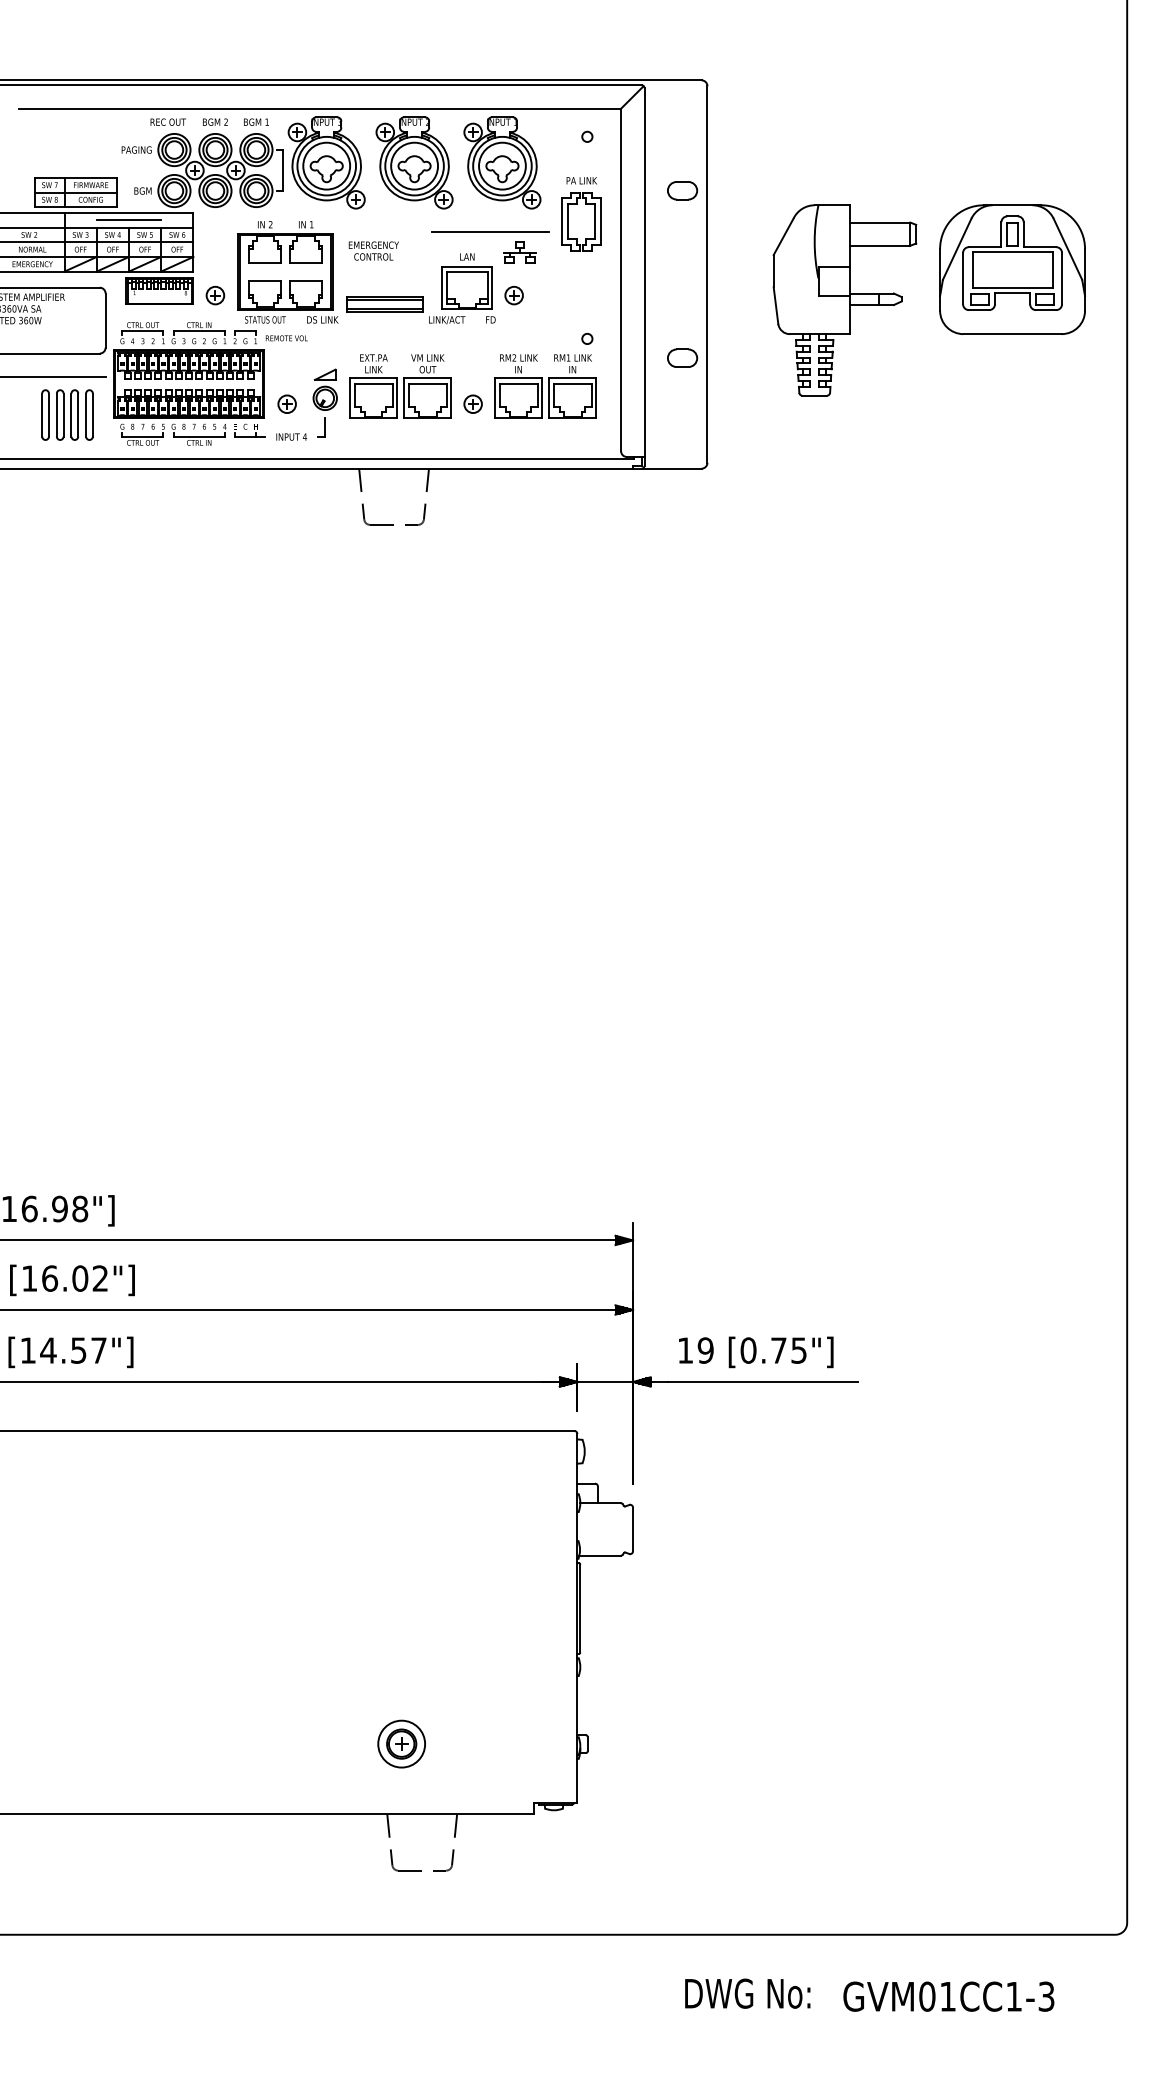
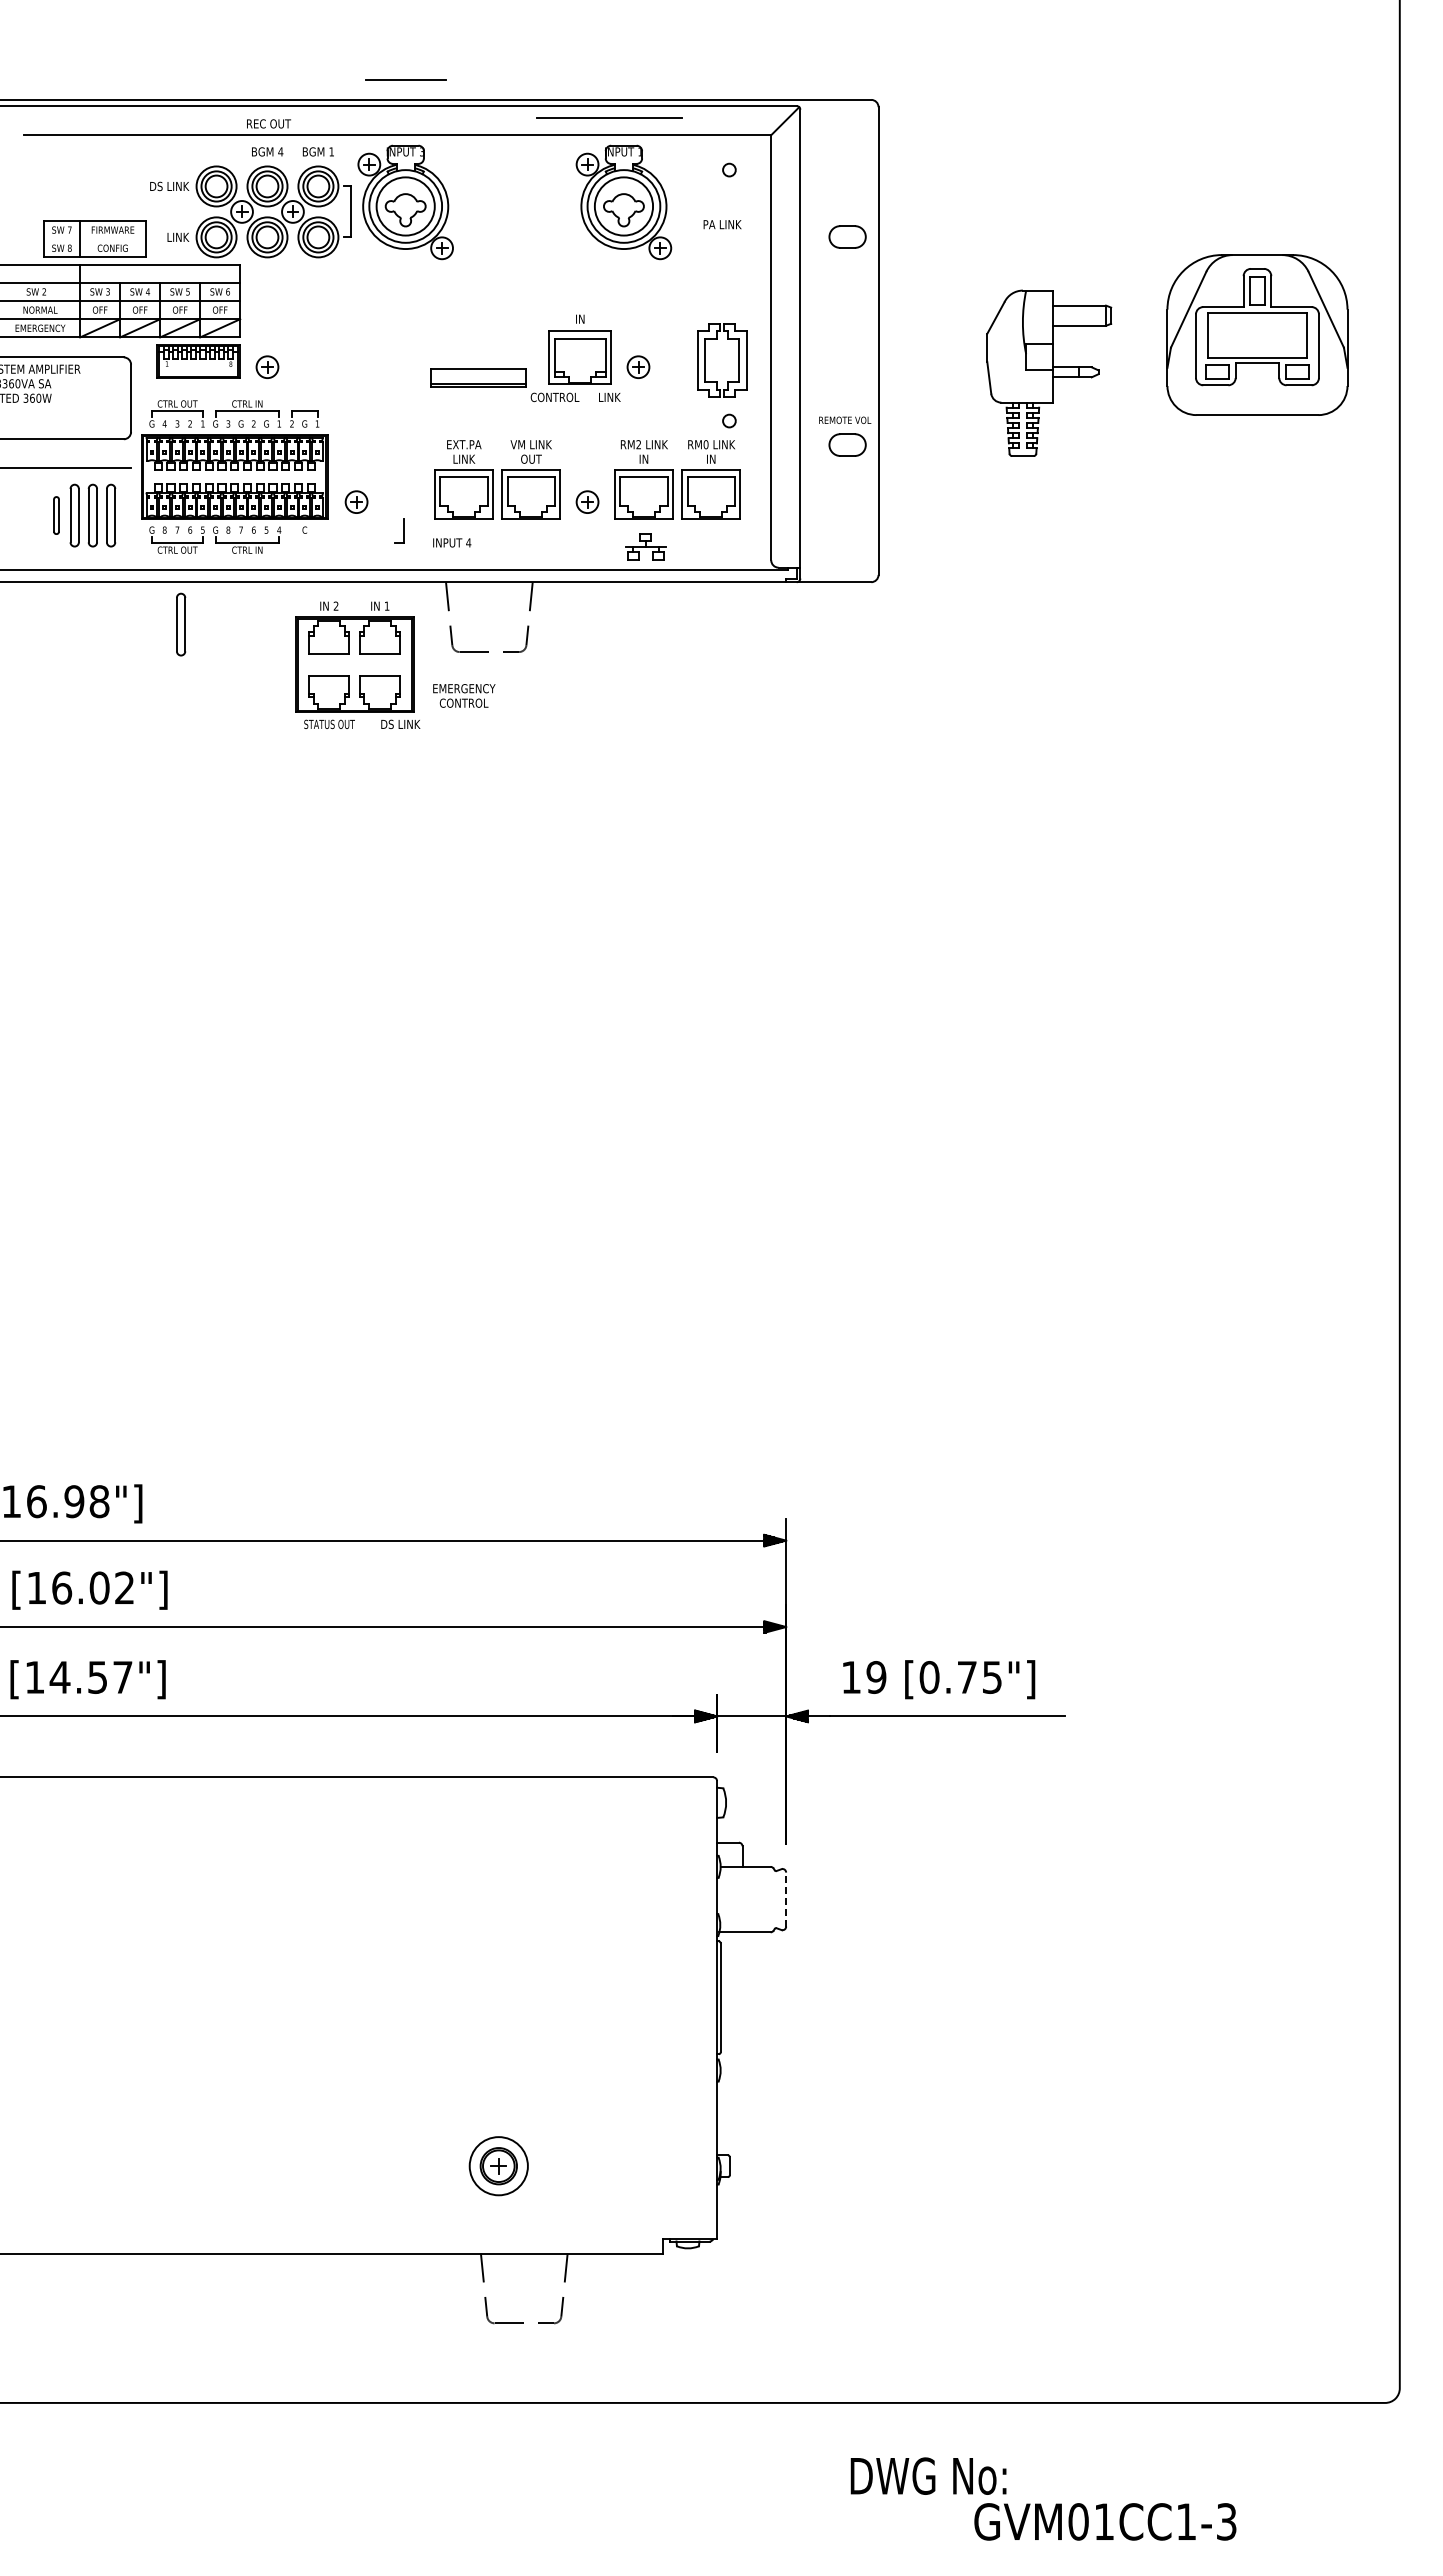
text: (167, 121) -> (268, 123), moved
text: (225, 121) -> (280, 151), 2 -> 4
text: (136, 150) -> (169, 186), PAGING -> DS LINK
part: (414, 162) -> (514, 202), removed
text: (142, 190) -> (177, 236), BGM -> LINK
line: (76, 192) -> (94, 239), removed
line: (128, 220) -> (405, 79), moved
part: (594, 221) -> (738, 360), moved
line: (490, 231) -> (609, 117), moved
text: (374, 250) -> (464, 695), moved
part: (519, 252) -> (645, 546), moved
text: (467, 256) -> (580, 318), LAN -> IN
part: (287, 271) -> (357, 664), moved
line: (385, 300) -> (478, 373), removed
part: (844, 300) -> (1048, 373), size x0.7
text: (446, 319) -> (554, 397), LINK/ACT -> CONTROL
text: (490, 319) -> (609, 396), FD -> LINK
text: (287, 337) -> (845, 419), moved
text: (568, 357) -> (705, 444), RM1 -> RM0
part: (324, 390) -> (403, 484), removed
part: (45, 414) -> (56, 515), size x0.6
part: (254, 429) -> (315, 533), removed
text: (291, 436) -> (452, 542), moved
part: (146, 502) -> (181, 624), added
line: (633, 1529) -> (786, 1899), solid -> dashed
text: (948, 1996) -> (1105, 2521), moved

